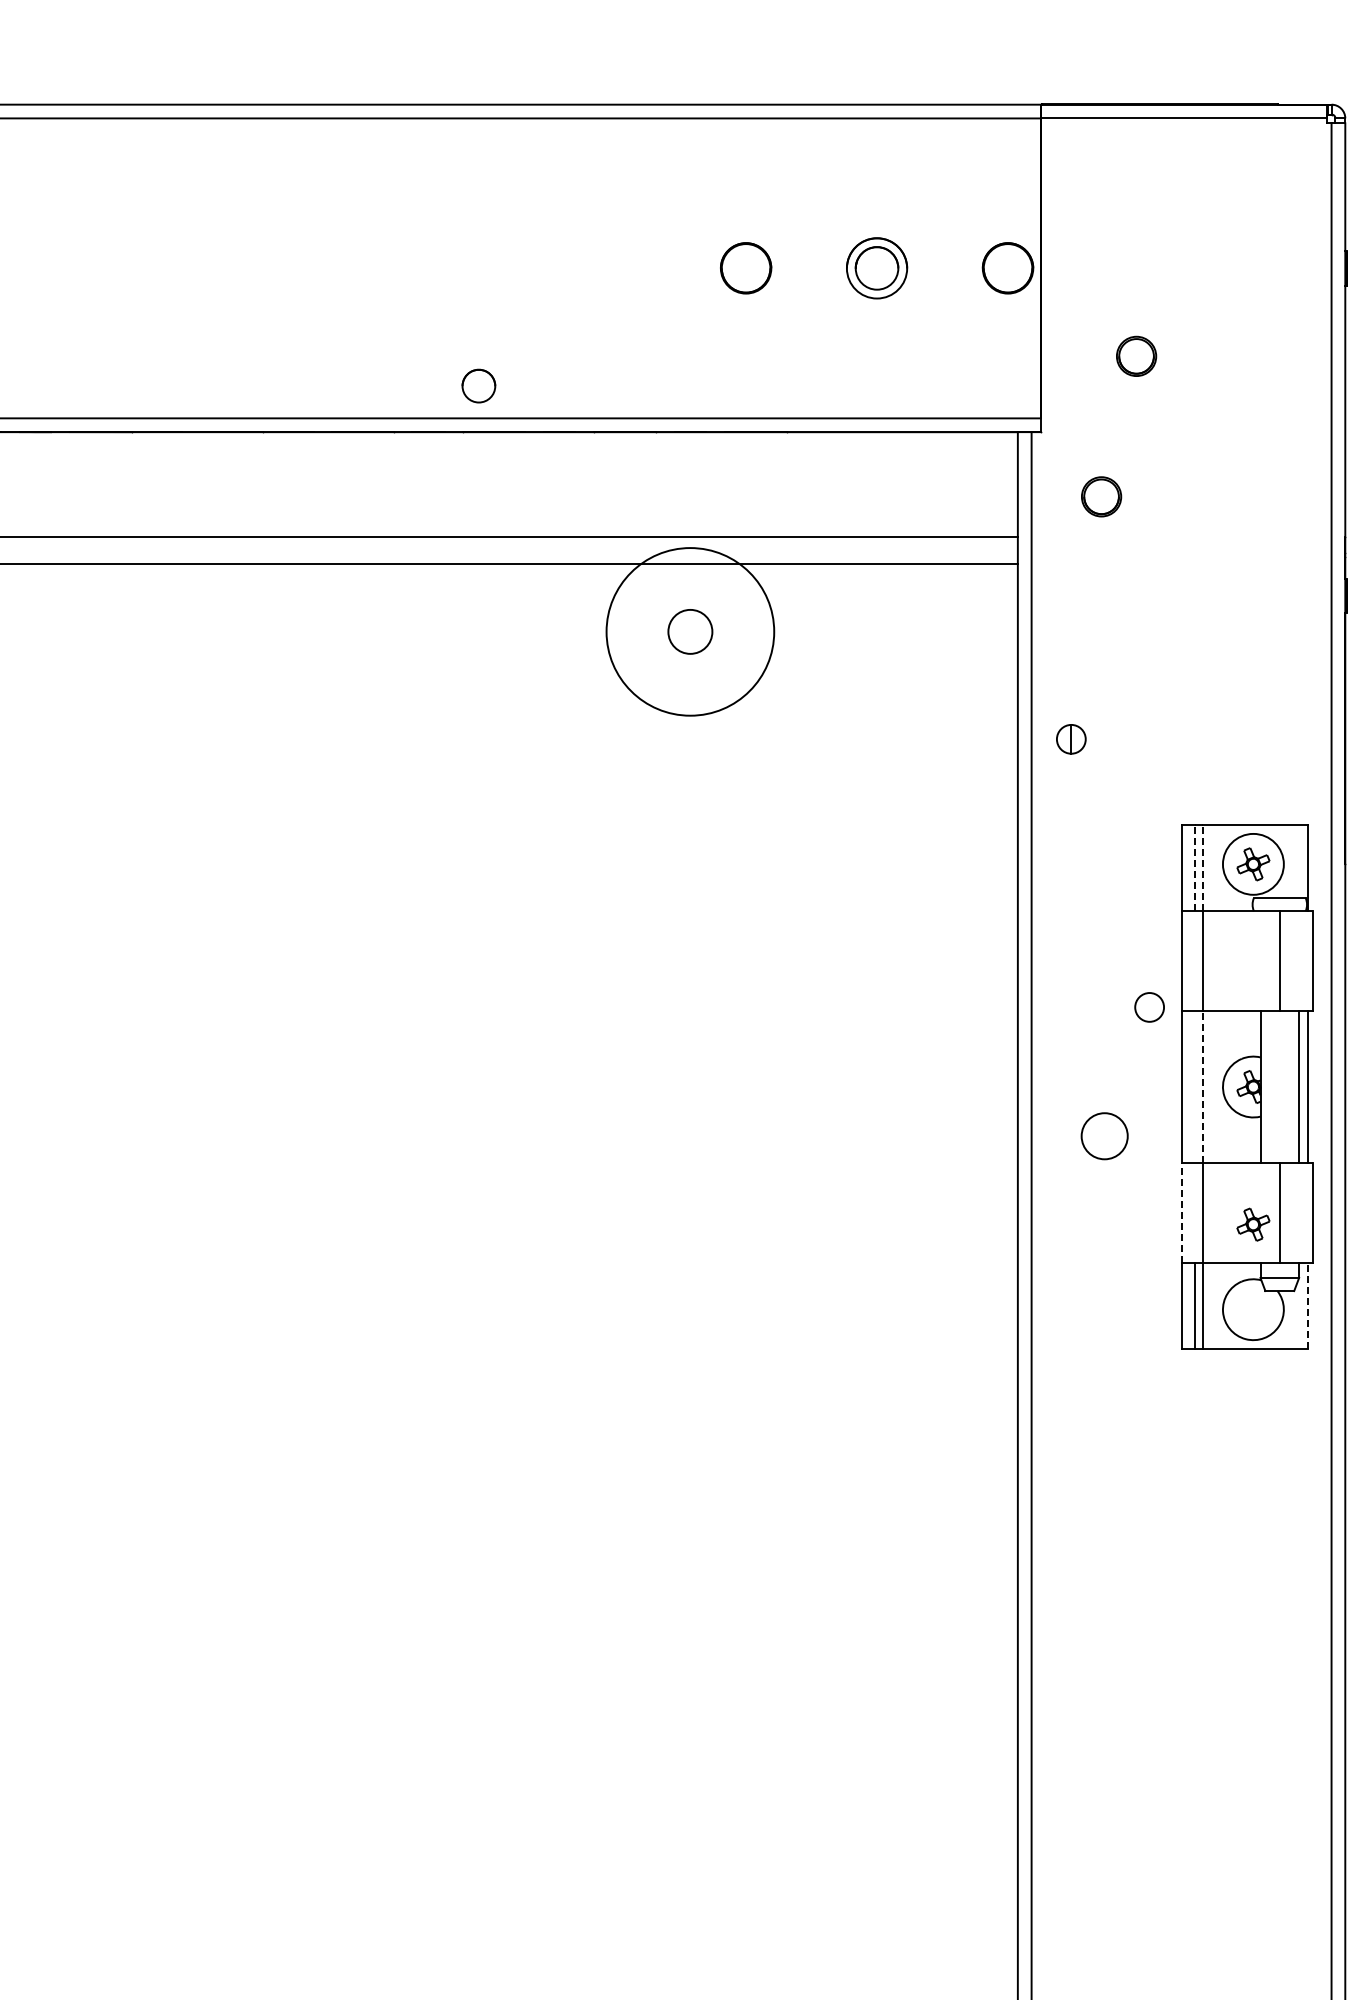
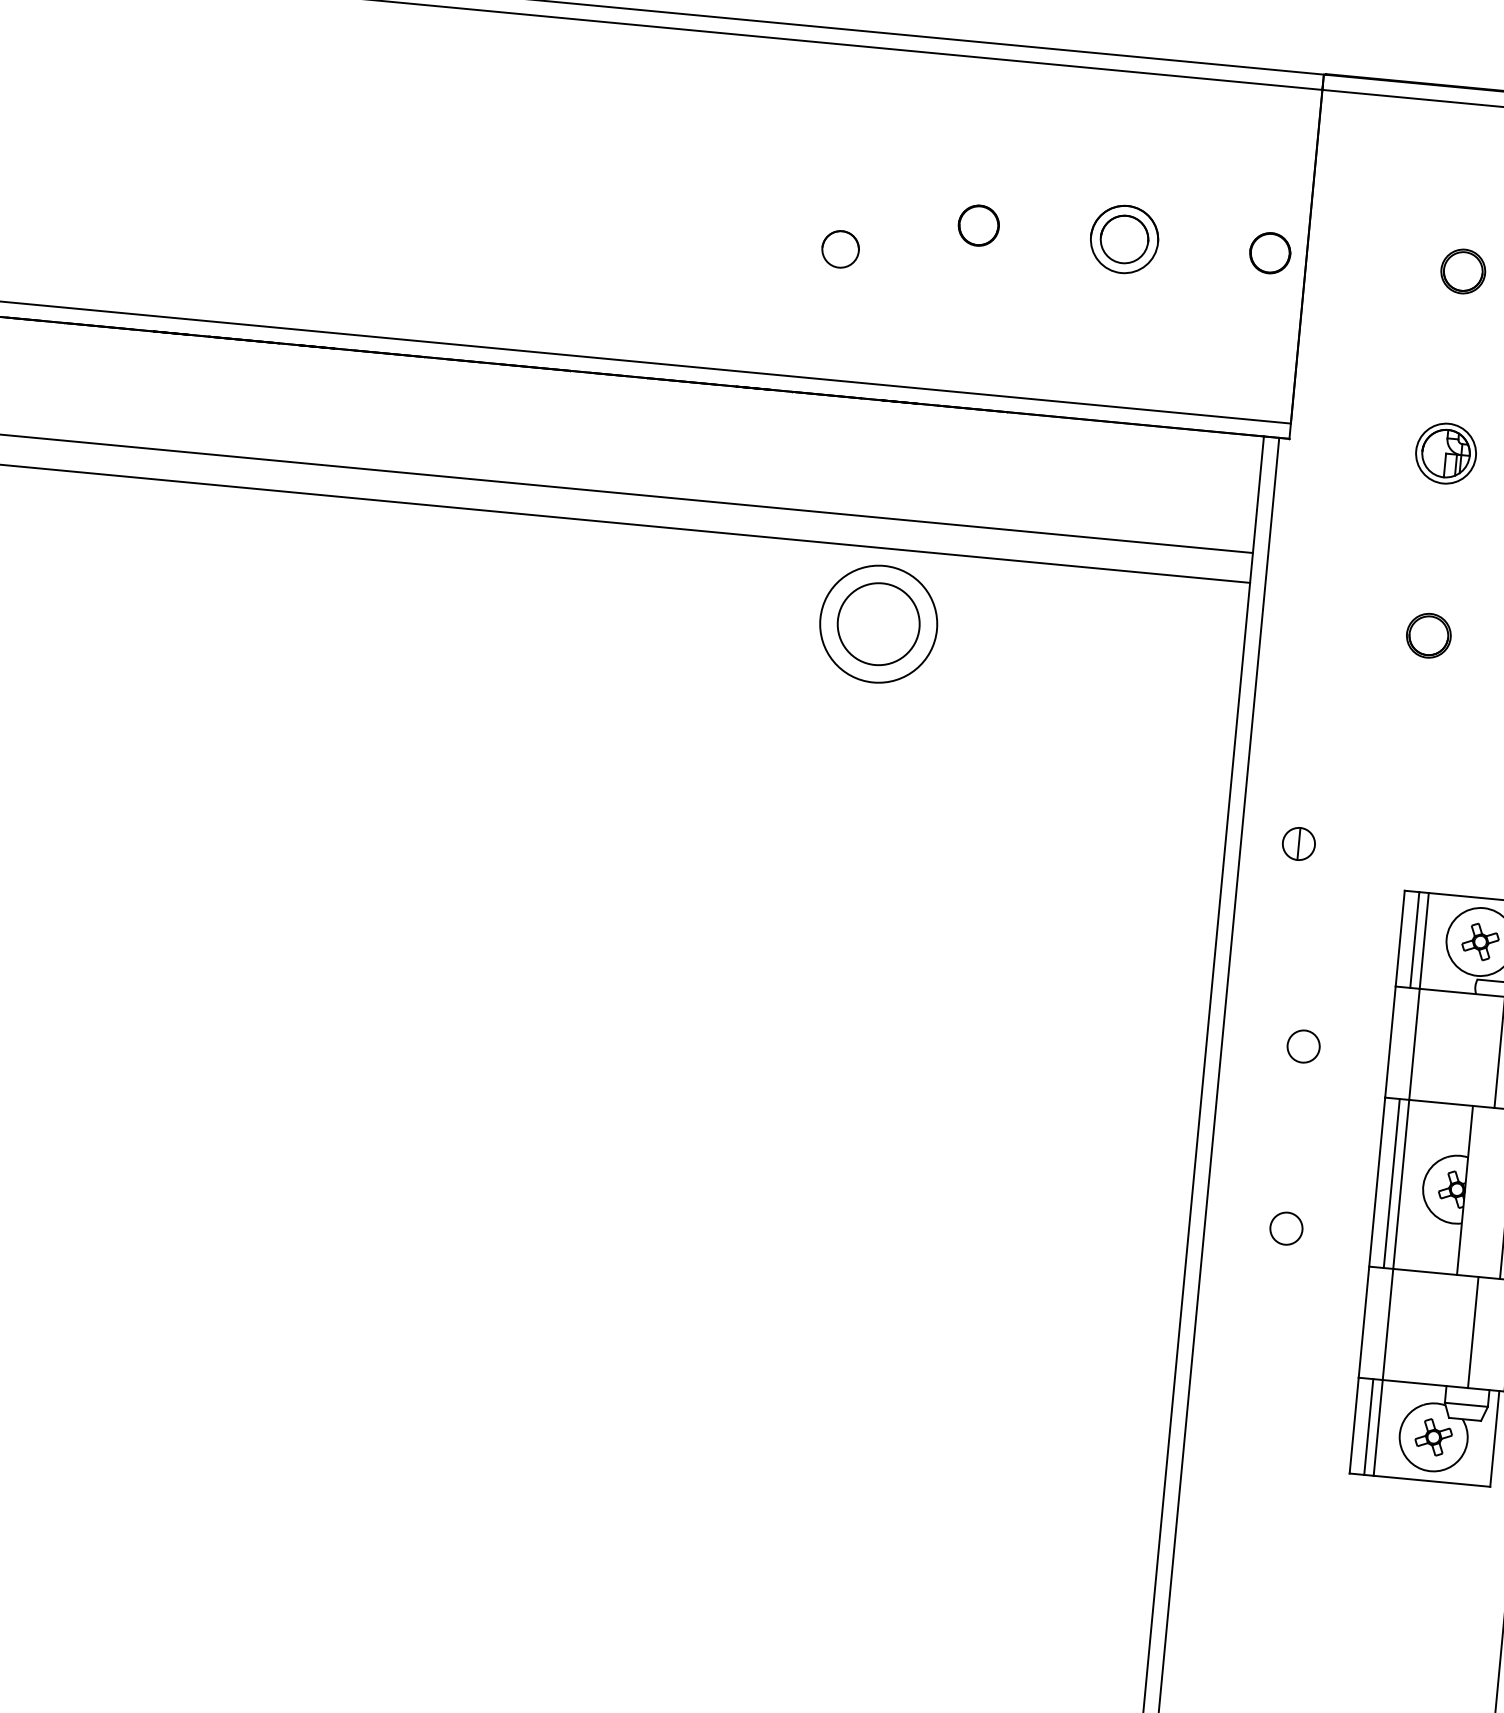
circle: (745, 268) -> (978, 225), size x0.71
circle: (1007, 268) -> (1269, 253), size x0.71
part: (1136, 355) -> (1463, 270), moved
part: (478, 385) -> (840, 248), moved
part: (1181, 431) -> (1446, 452), added
part: (1101, 496) -> (1428, 635), moved
circle: (690, 631) -> (878, 623), size x0.62
circle: (690, 631) -> (878, 623), size x1.67
part: (1071, 739) -> (1299, 844), moved
line: (1194, 867) -> (1414, 939), dashed -> solid
line: (1203, 867) -> (1424, 940), dashed -> solid
circle: (1149, 1007) -> (1303, 1046), moved
line: (1194, 1087) -> (1391, 1184), added
line: (1203, 1087) -> (1401, 1184), dashed -> solid
circle: (1104, 1135) -> (1286, 1227), size x0.62
line: (1181, 1212) -> (1363, 1321), dashed -> solid
part: (1253, 1224) -> (1433, 1437), moved
line: (1307, 1305) -> (1494, 1438), dashed -> solid

